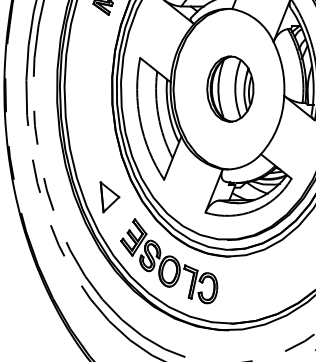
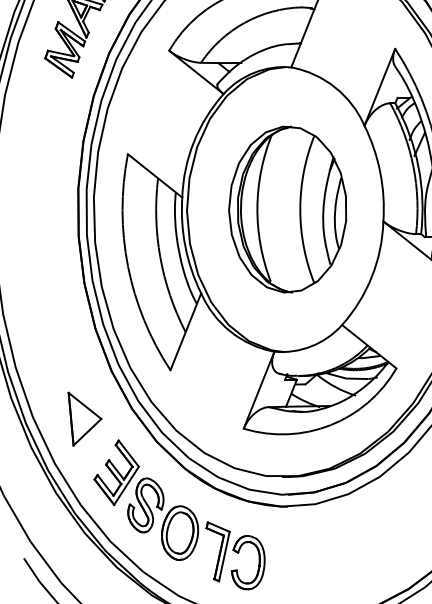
part: (230, 88) -> (288, 208), size x1.43
part: (109, 197) -> (84, 419), moved

